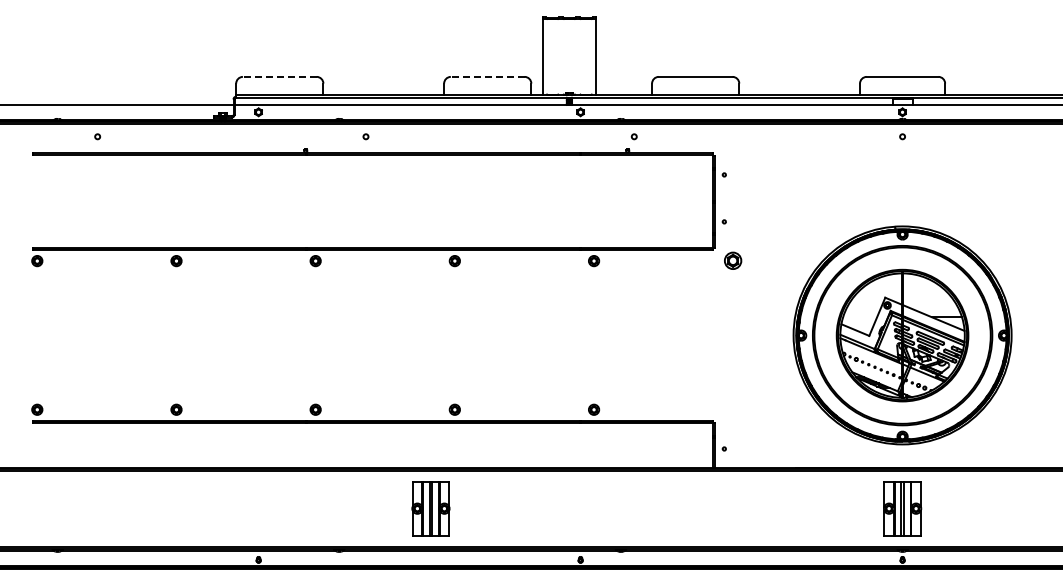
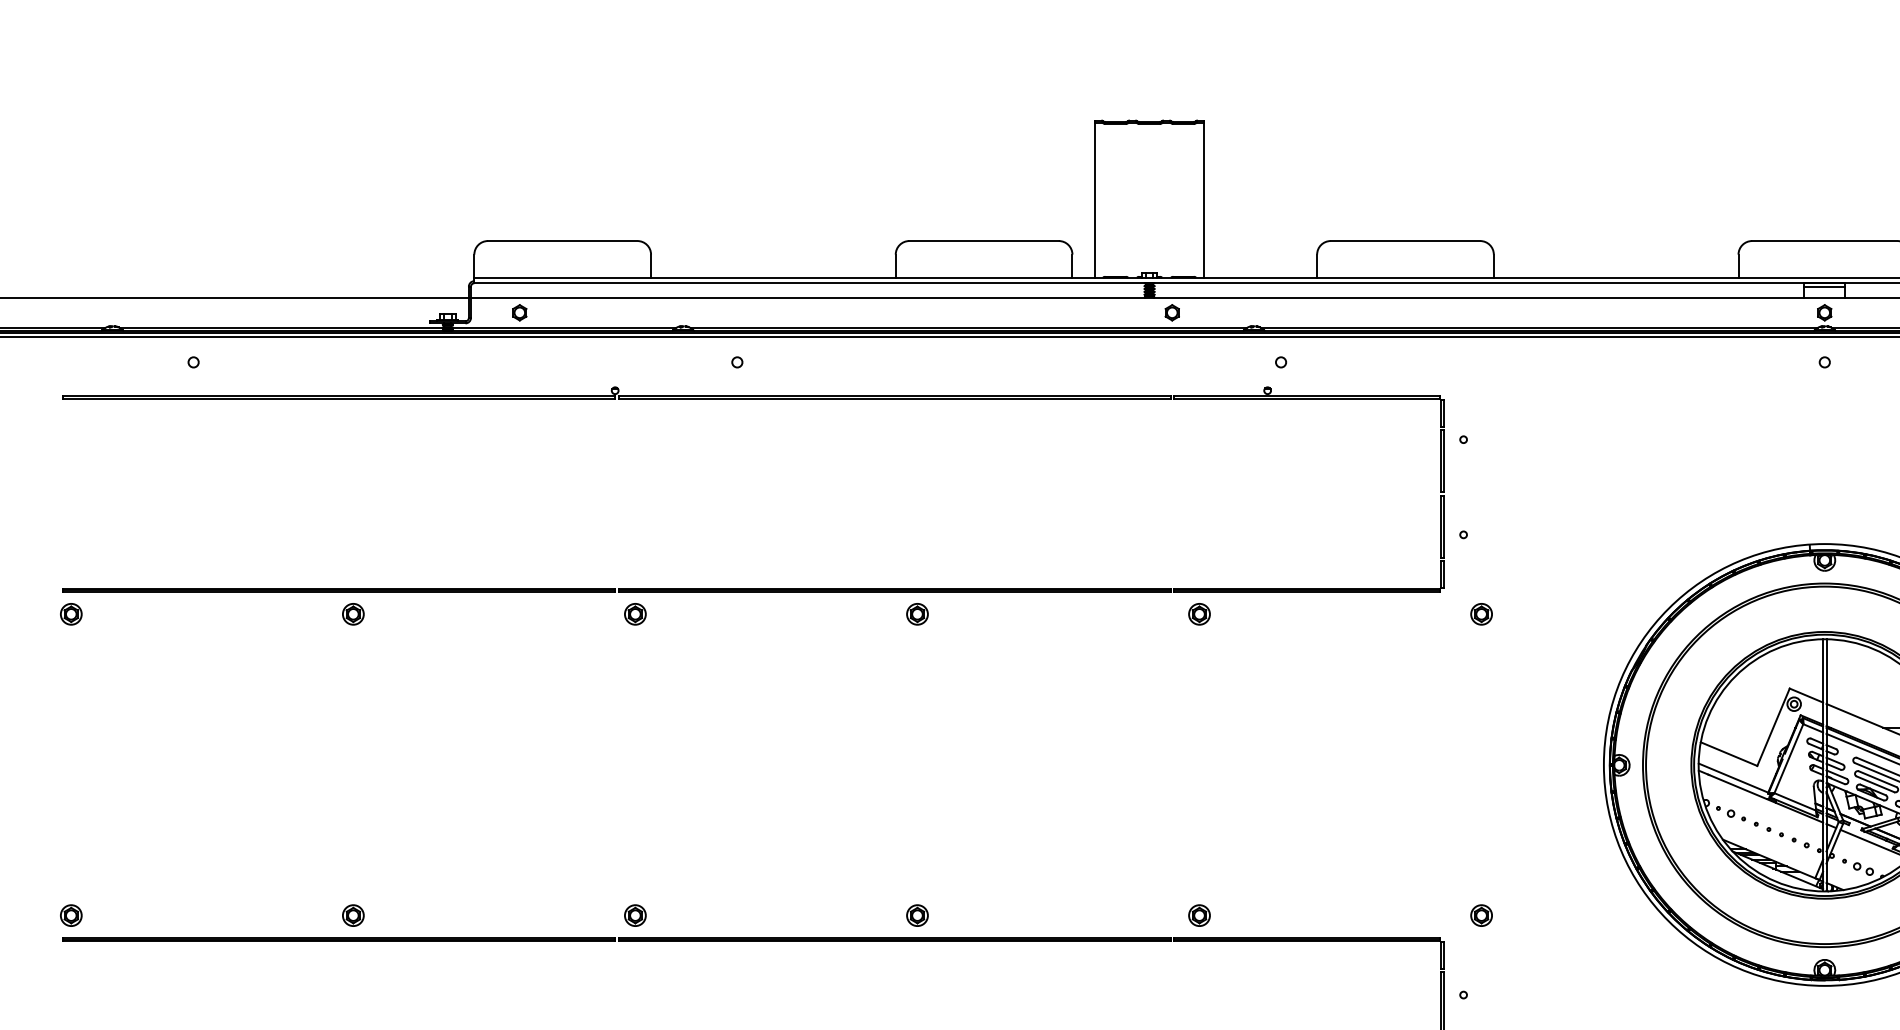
line: (279, 76) -> (562, 240), dashed -> solid
line: (487, 76) -> (983, 240), dashed -> solid
part: (733, 261) -> (1482, 615), size x0.62
part: (733, 409) -> (1482, 915), added

